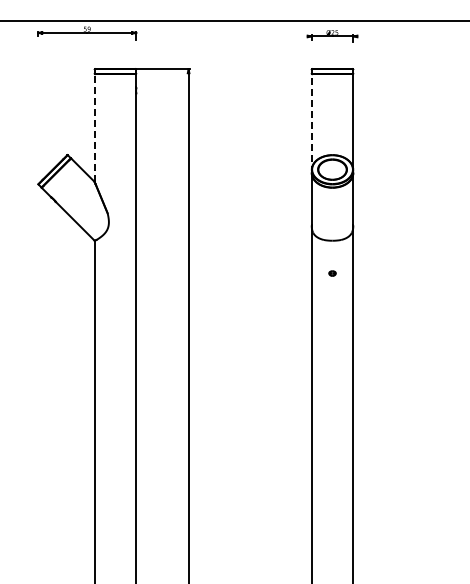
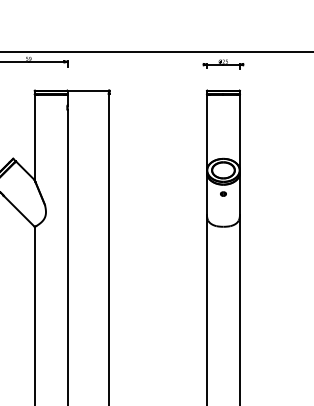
line: (311, 123) -> (206, 133), dashed -> solid
line: (94, 128) -> (34, 137), dashed -> solid
part: (332, 273) -> (223, 194), moved

